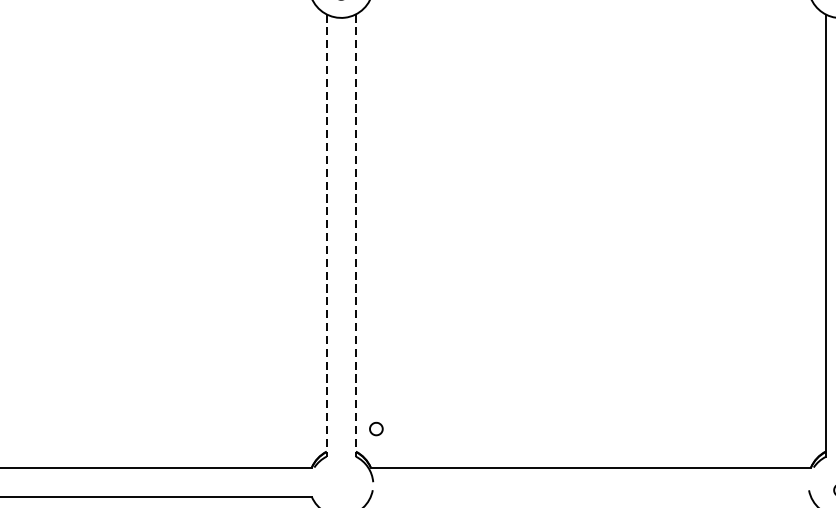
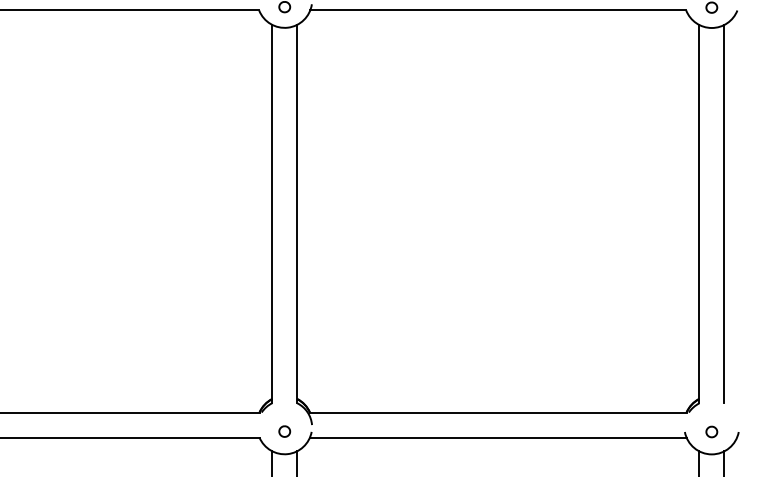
line: (327, 236) -> (272, 214), dashed -> solid
line: (356, 236) -> (297, 214), dashed -> solid
part: (376, 428) -> (284, 431), moved
line: (590, 496) -> (497, 437), added

